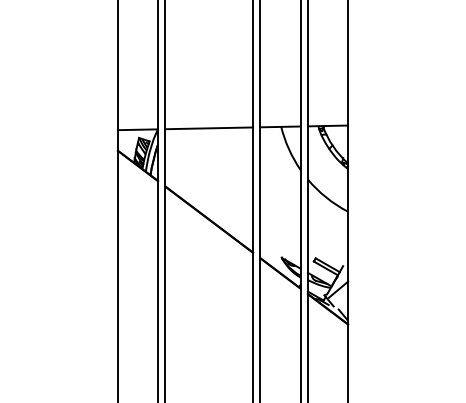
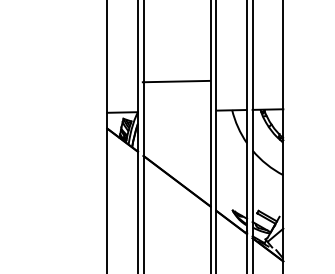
line: (209, 128) -> (176, 81), moved

